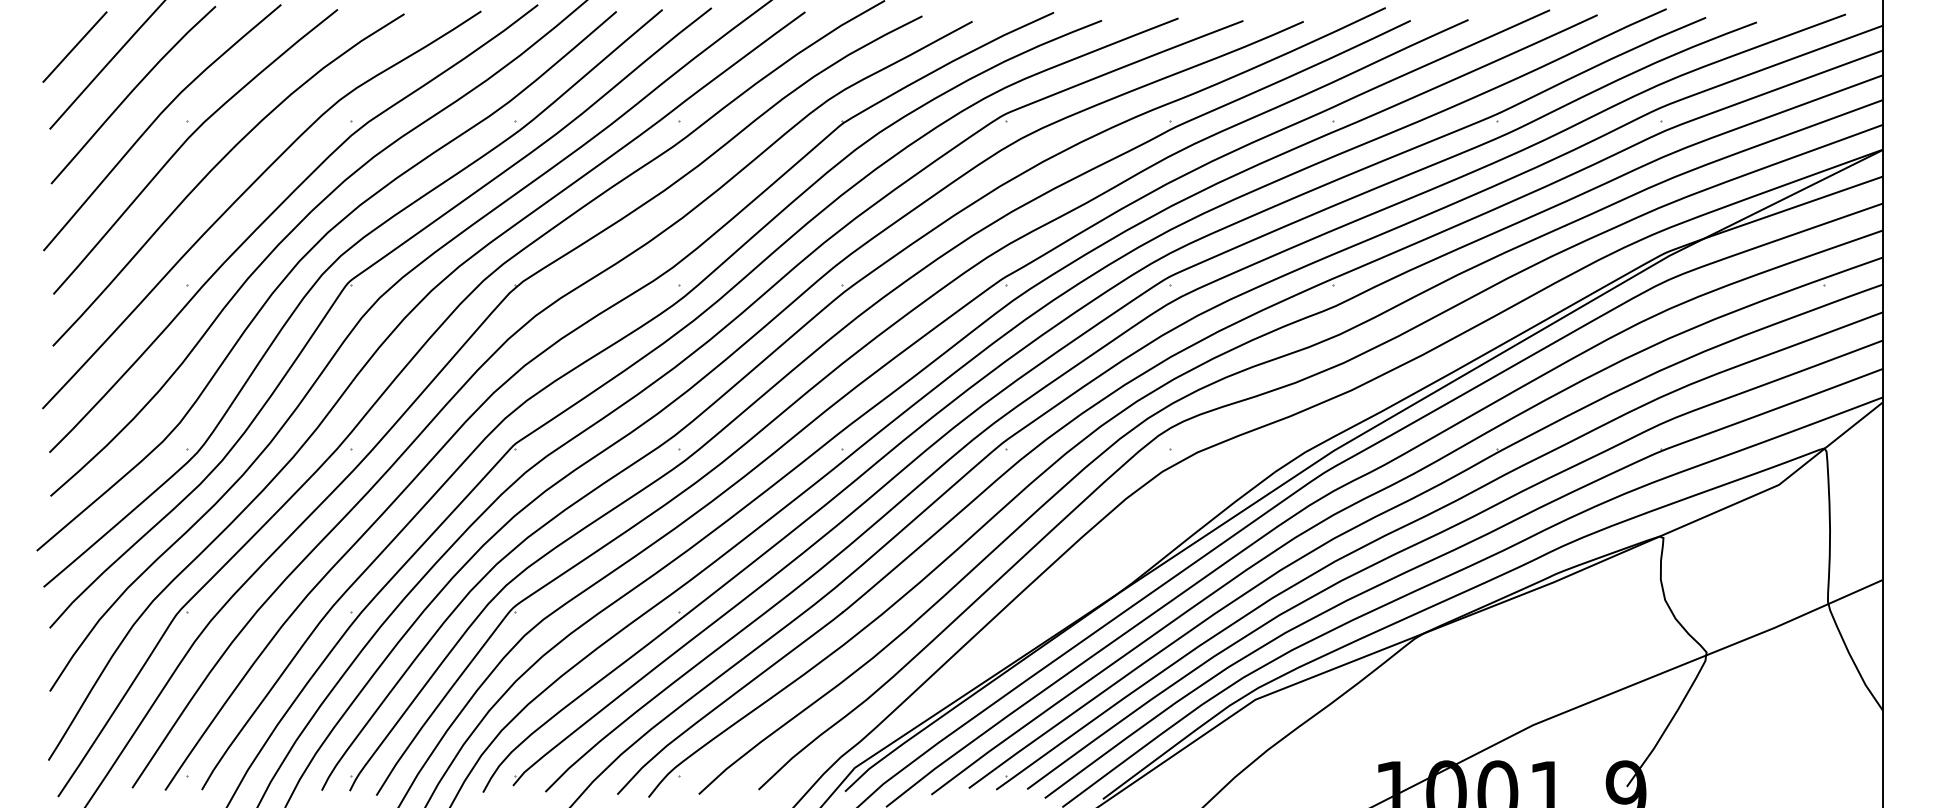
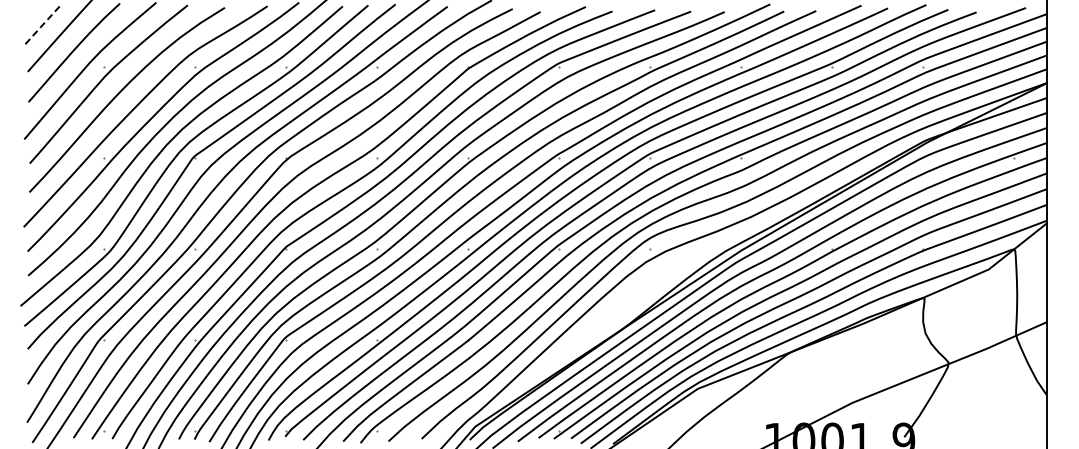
line: (74, 47) -> (41, 26), solid -> dashed

